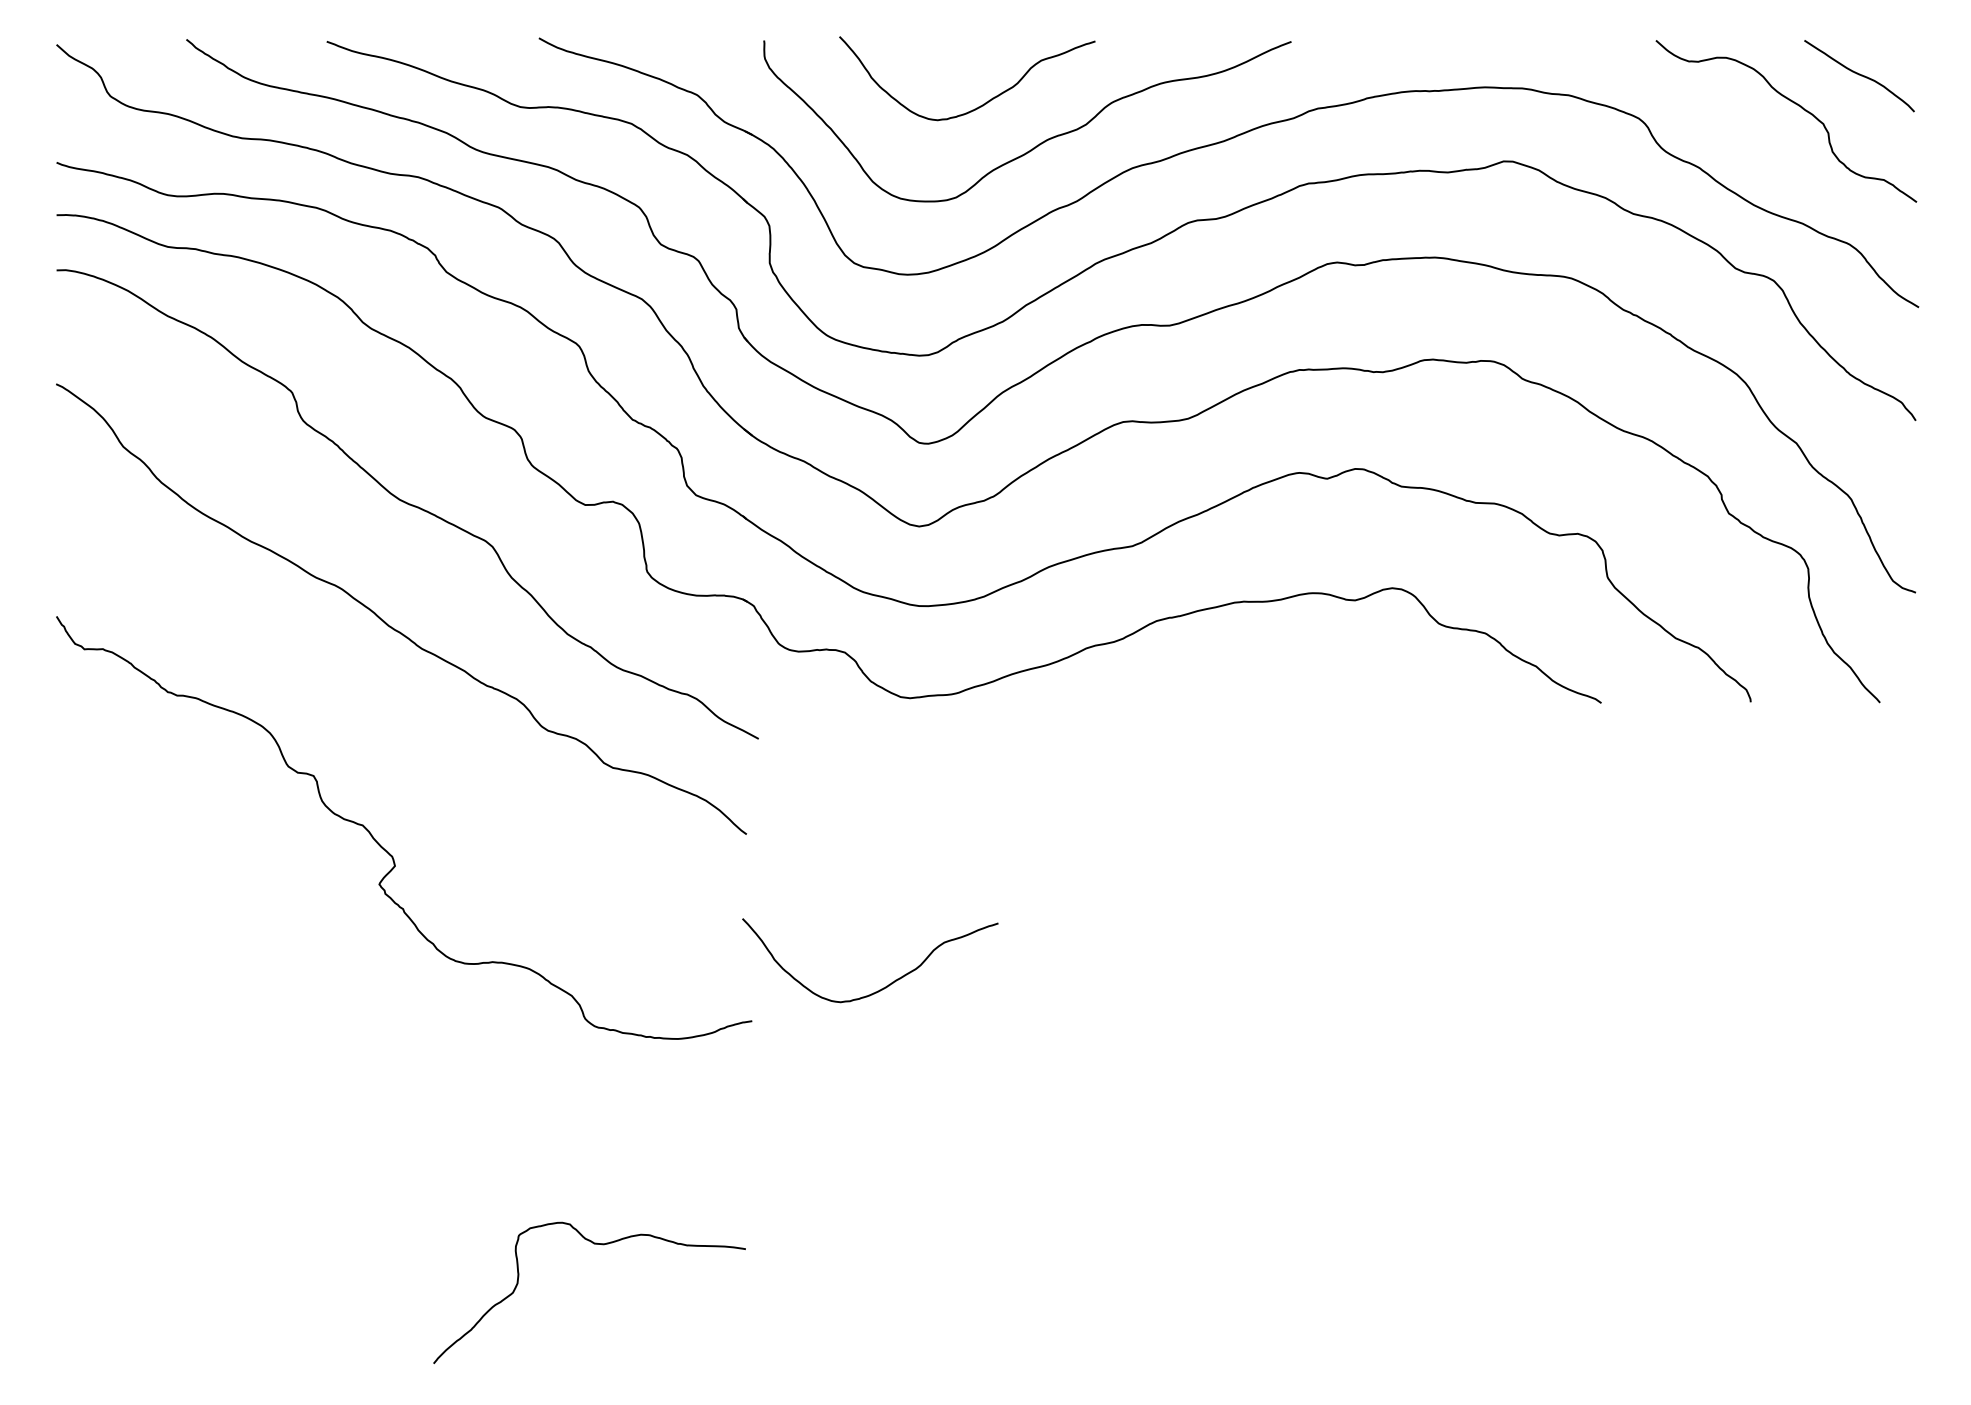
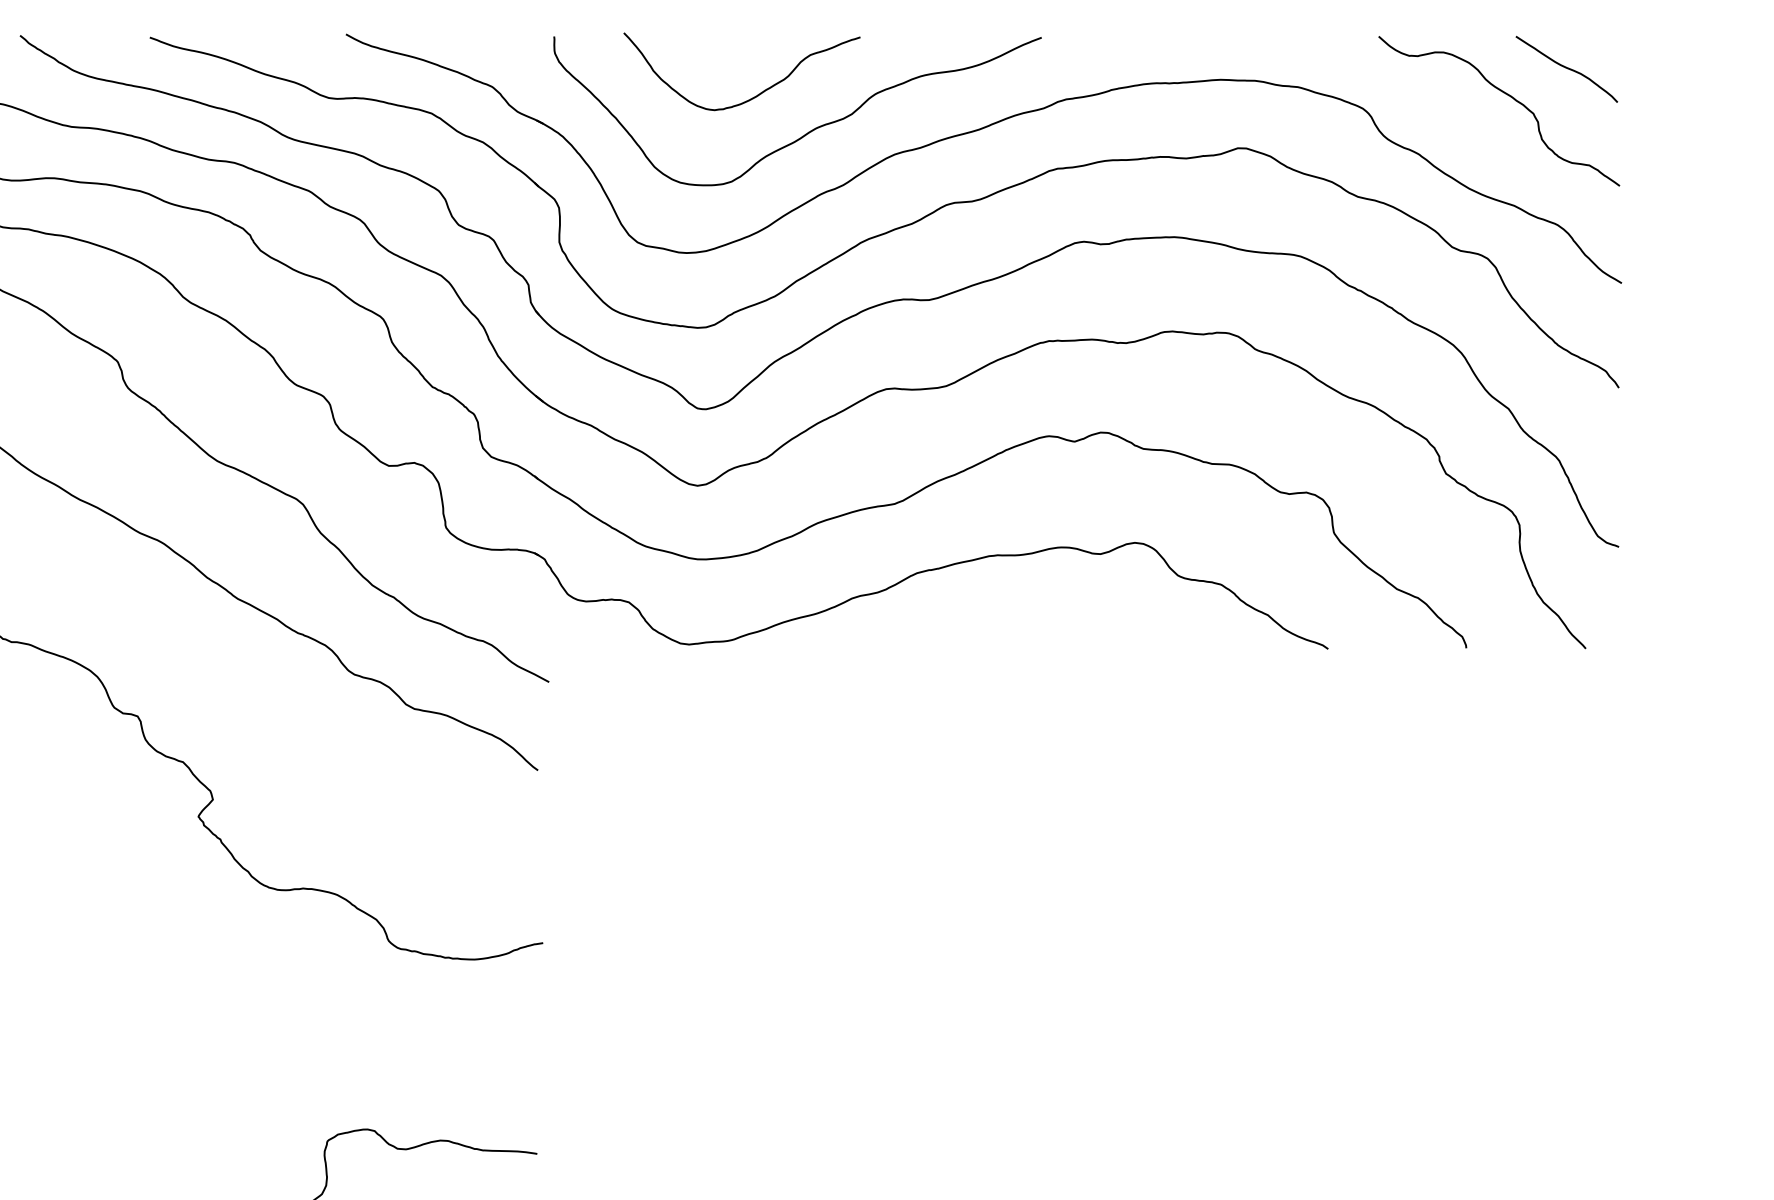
curve: (886, 985) -> (667, 910), removed

